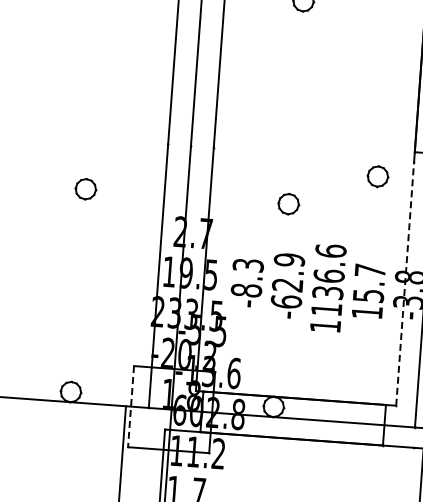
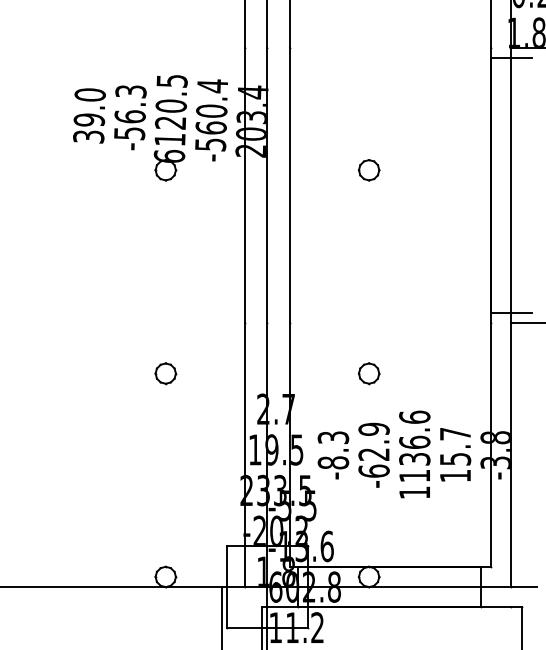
part: (378, 176) -> (456, 339), removed
line: (405, 283) -> (491, 444), dashed -> solid
line: (130, 406) -> (226, 587), dashed -> solid

